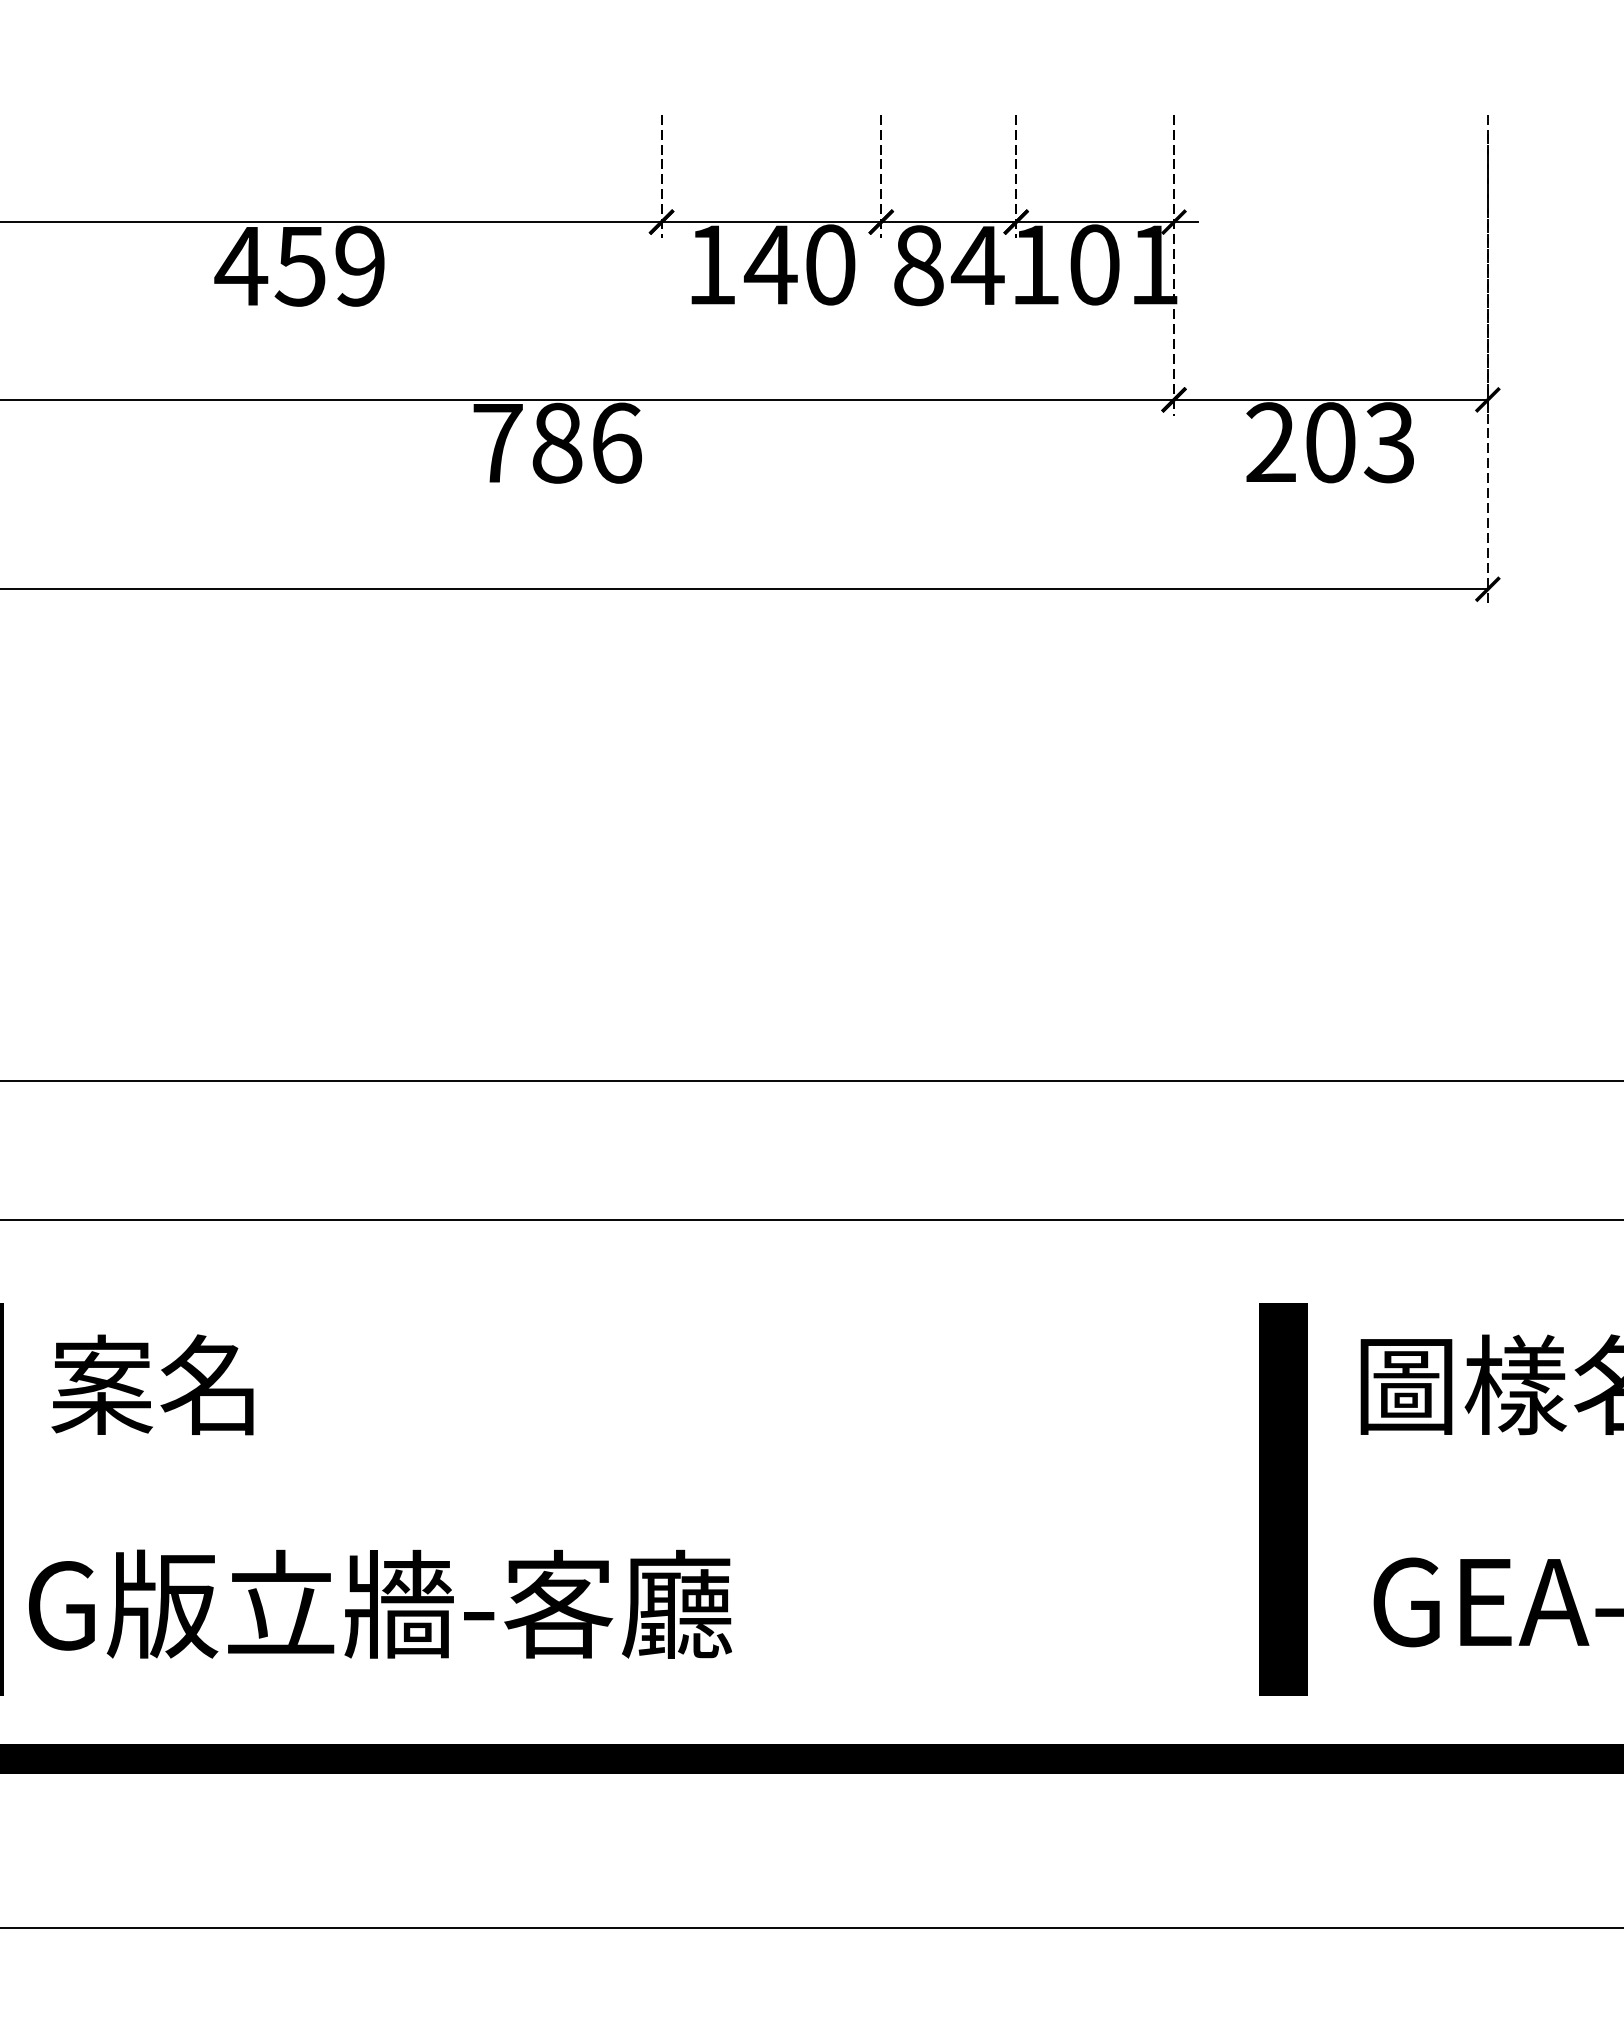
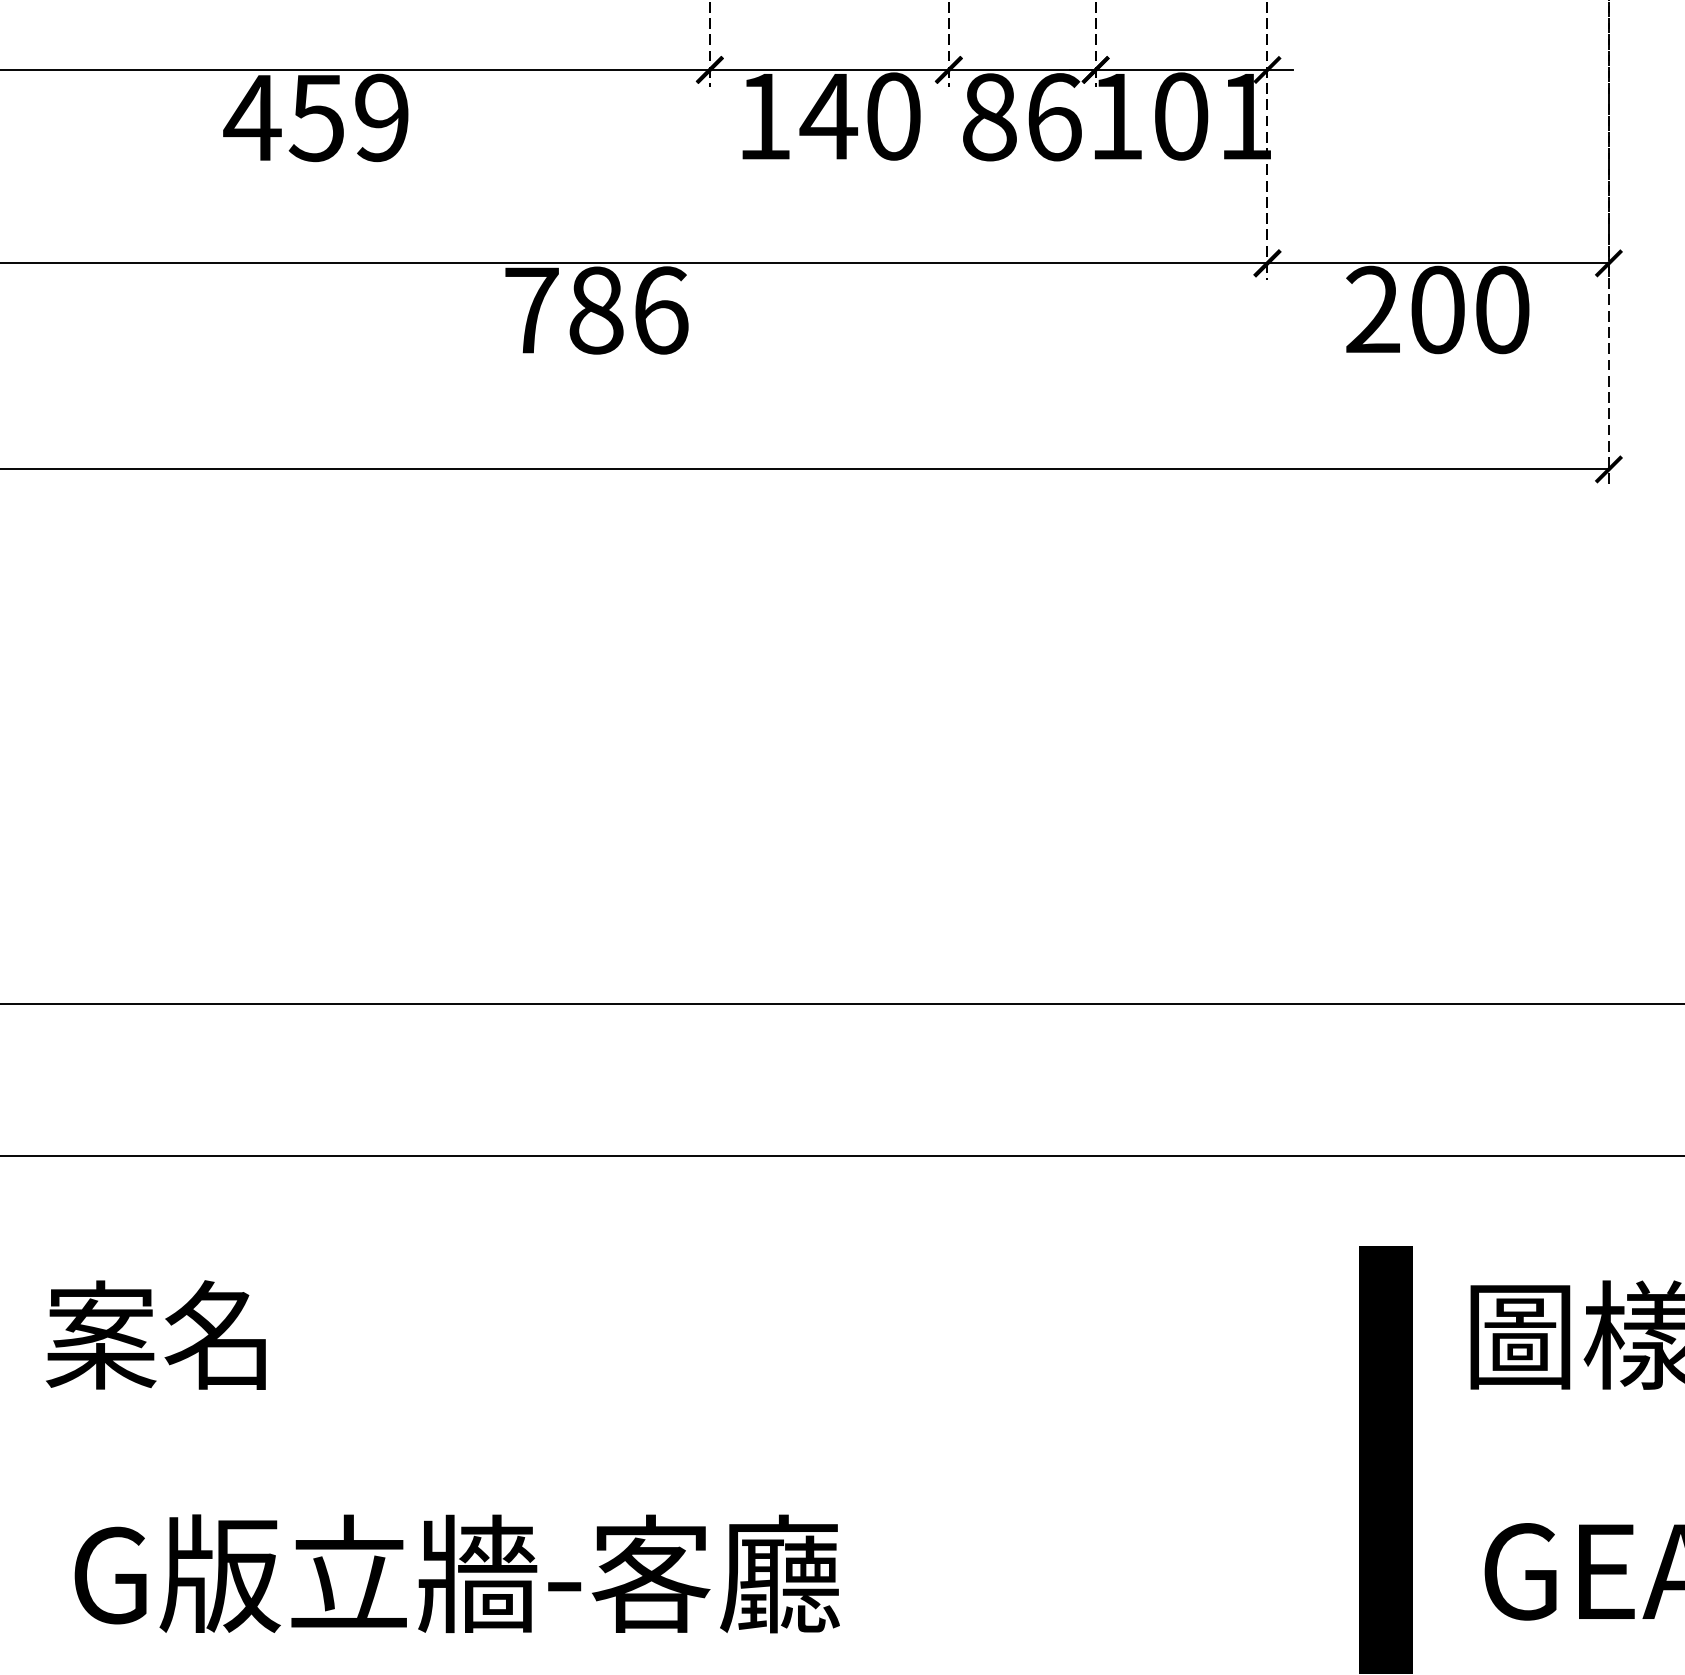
text: (977, 265) -> (1053, 117), 84 -> 86
text: (1389, 442) -> (1501, 309), 203 -> 200
text: (380, 1603) -> (457, 1573), moved

